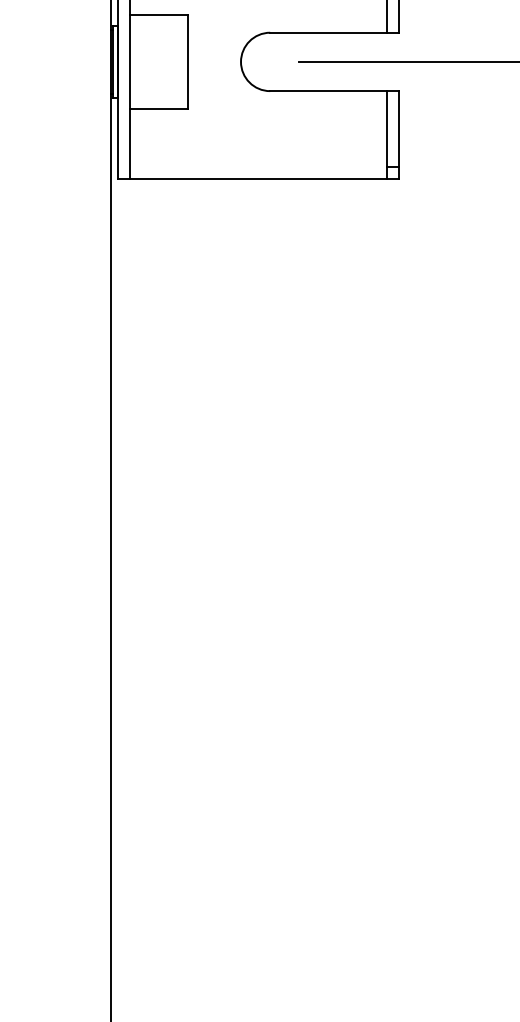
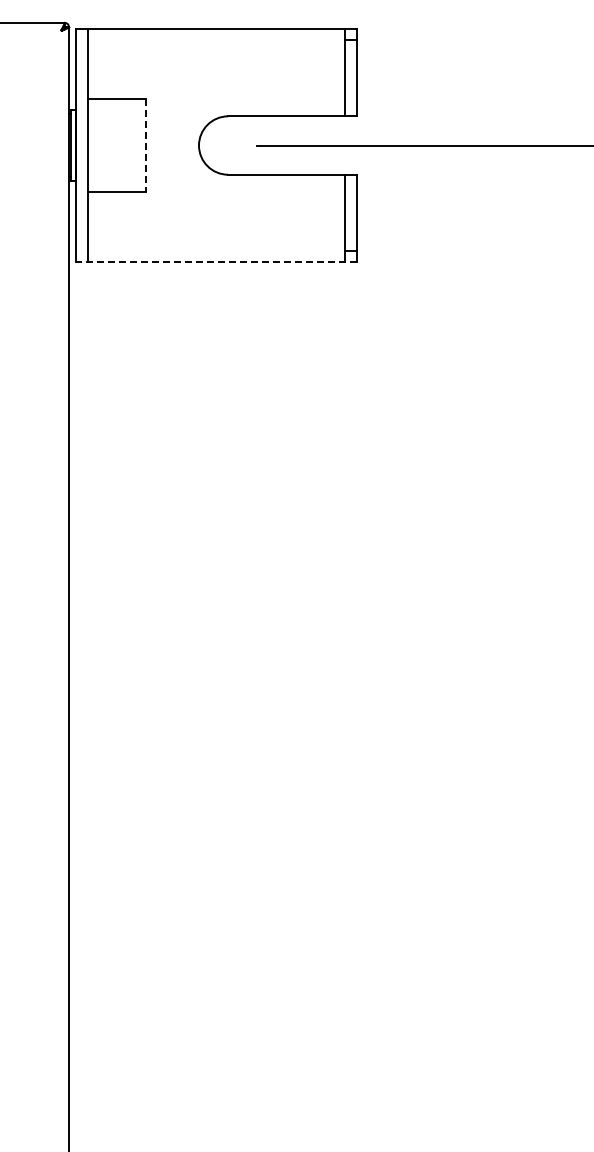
line: (188, 61) -> (146, 145), solid -> dashed
line: (258, 178) -> (216, 262), solid -> dashed

